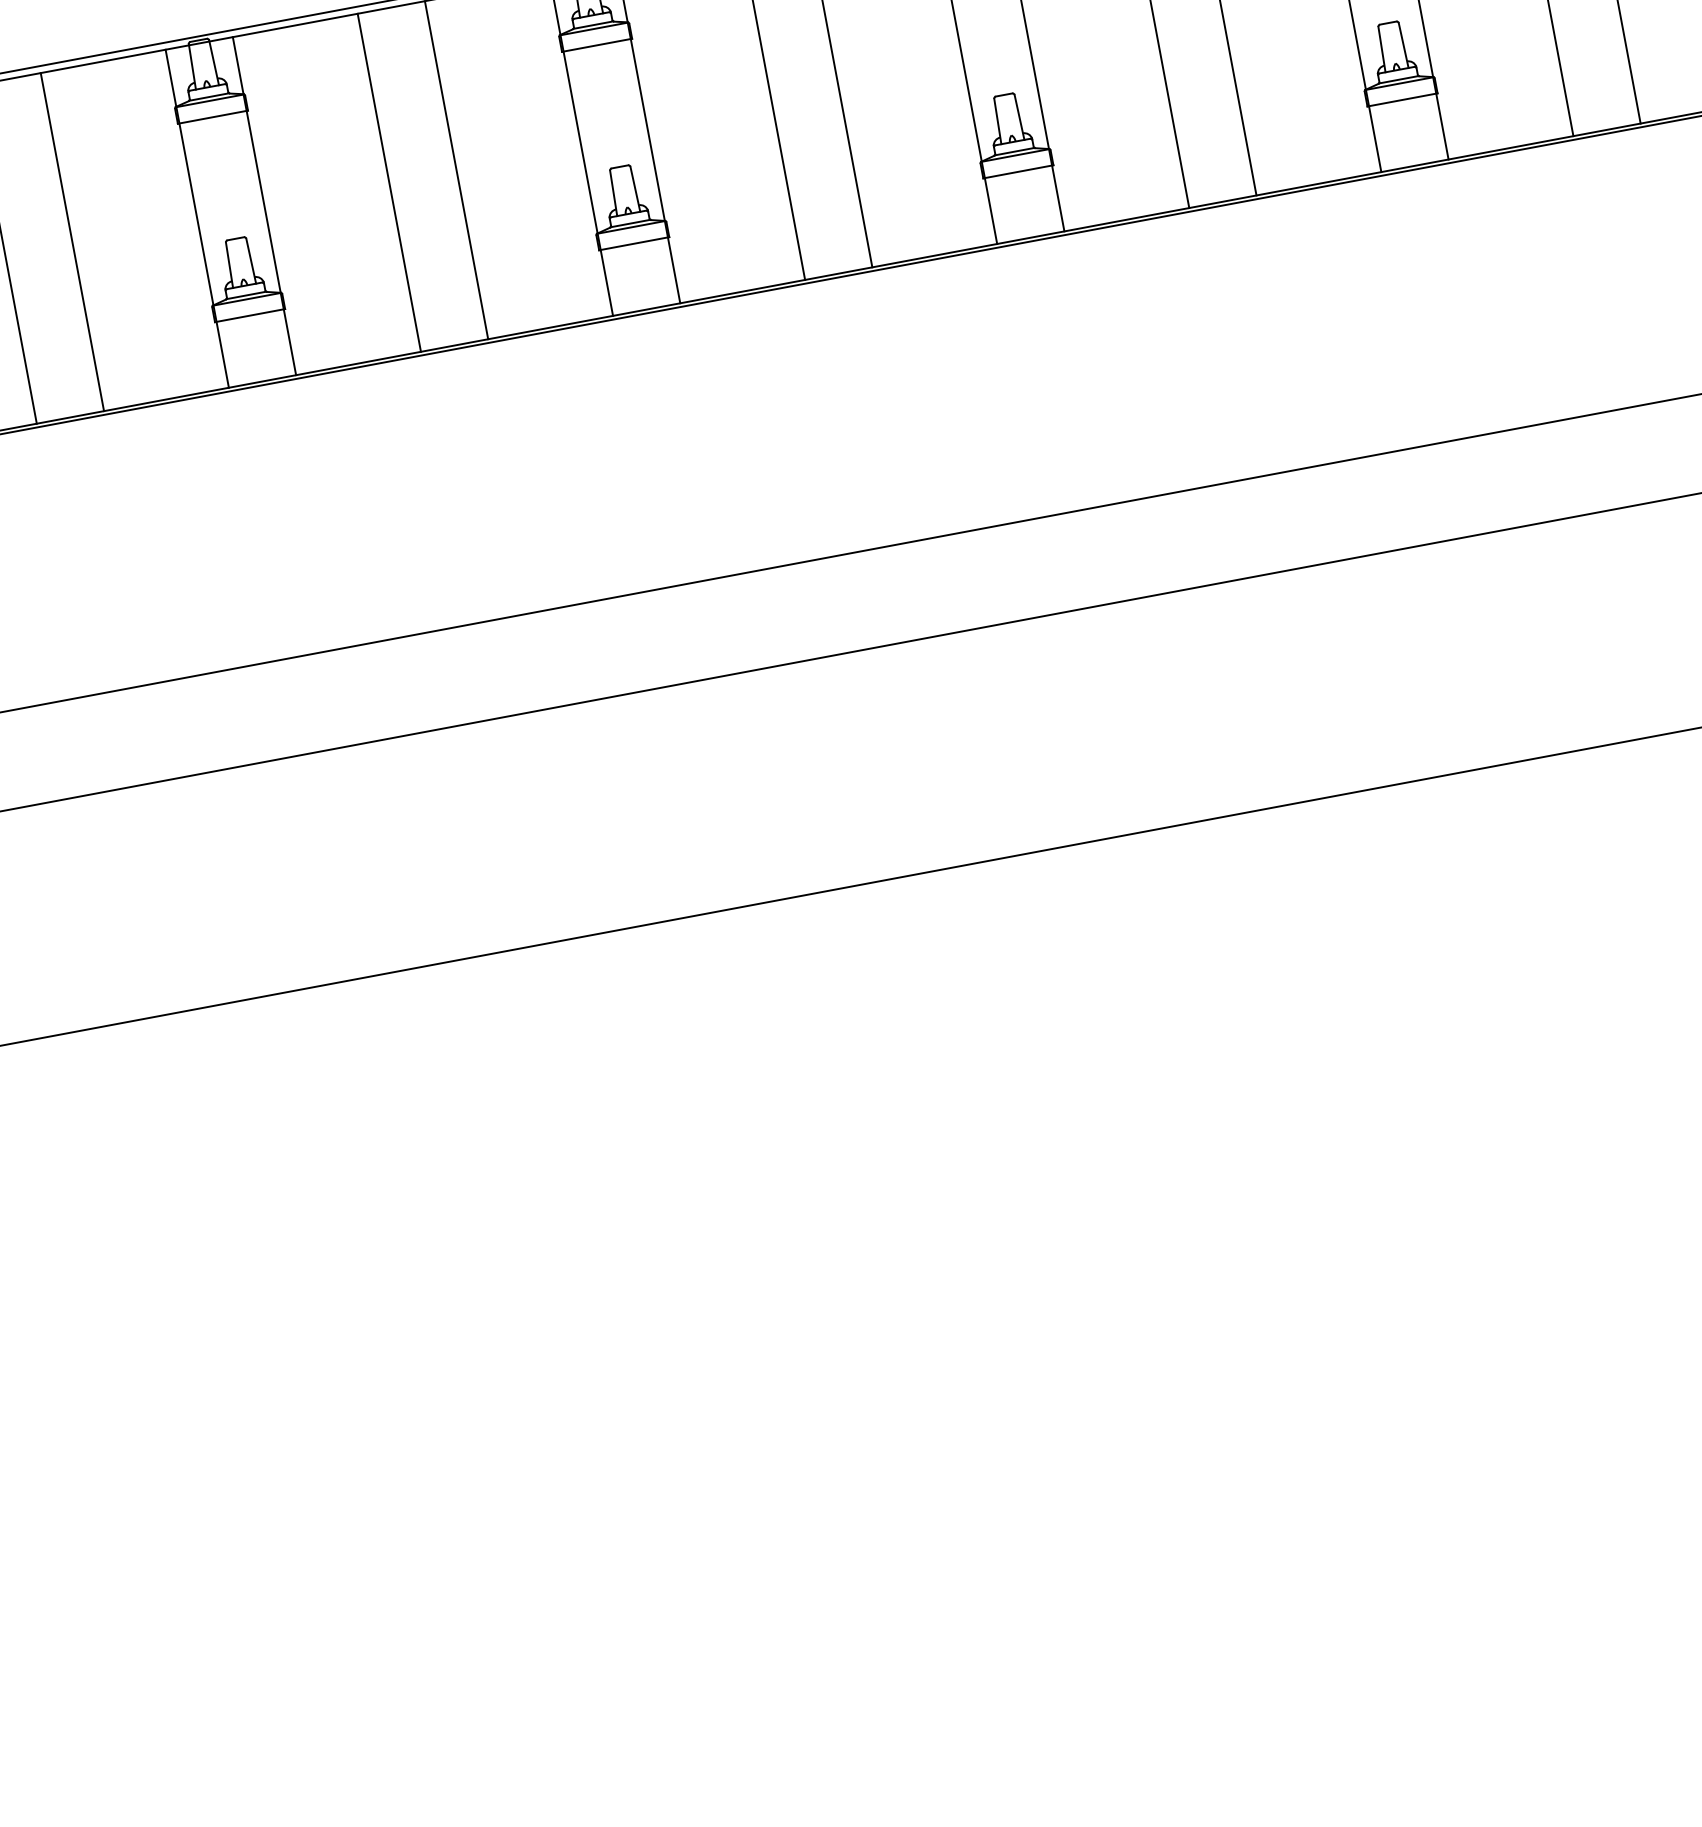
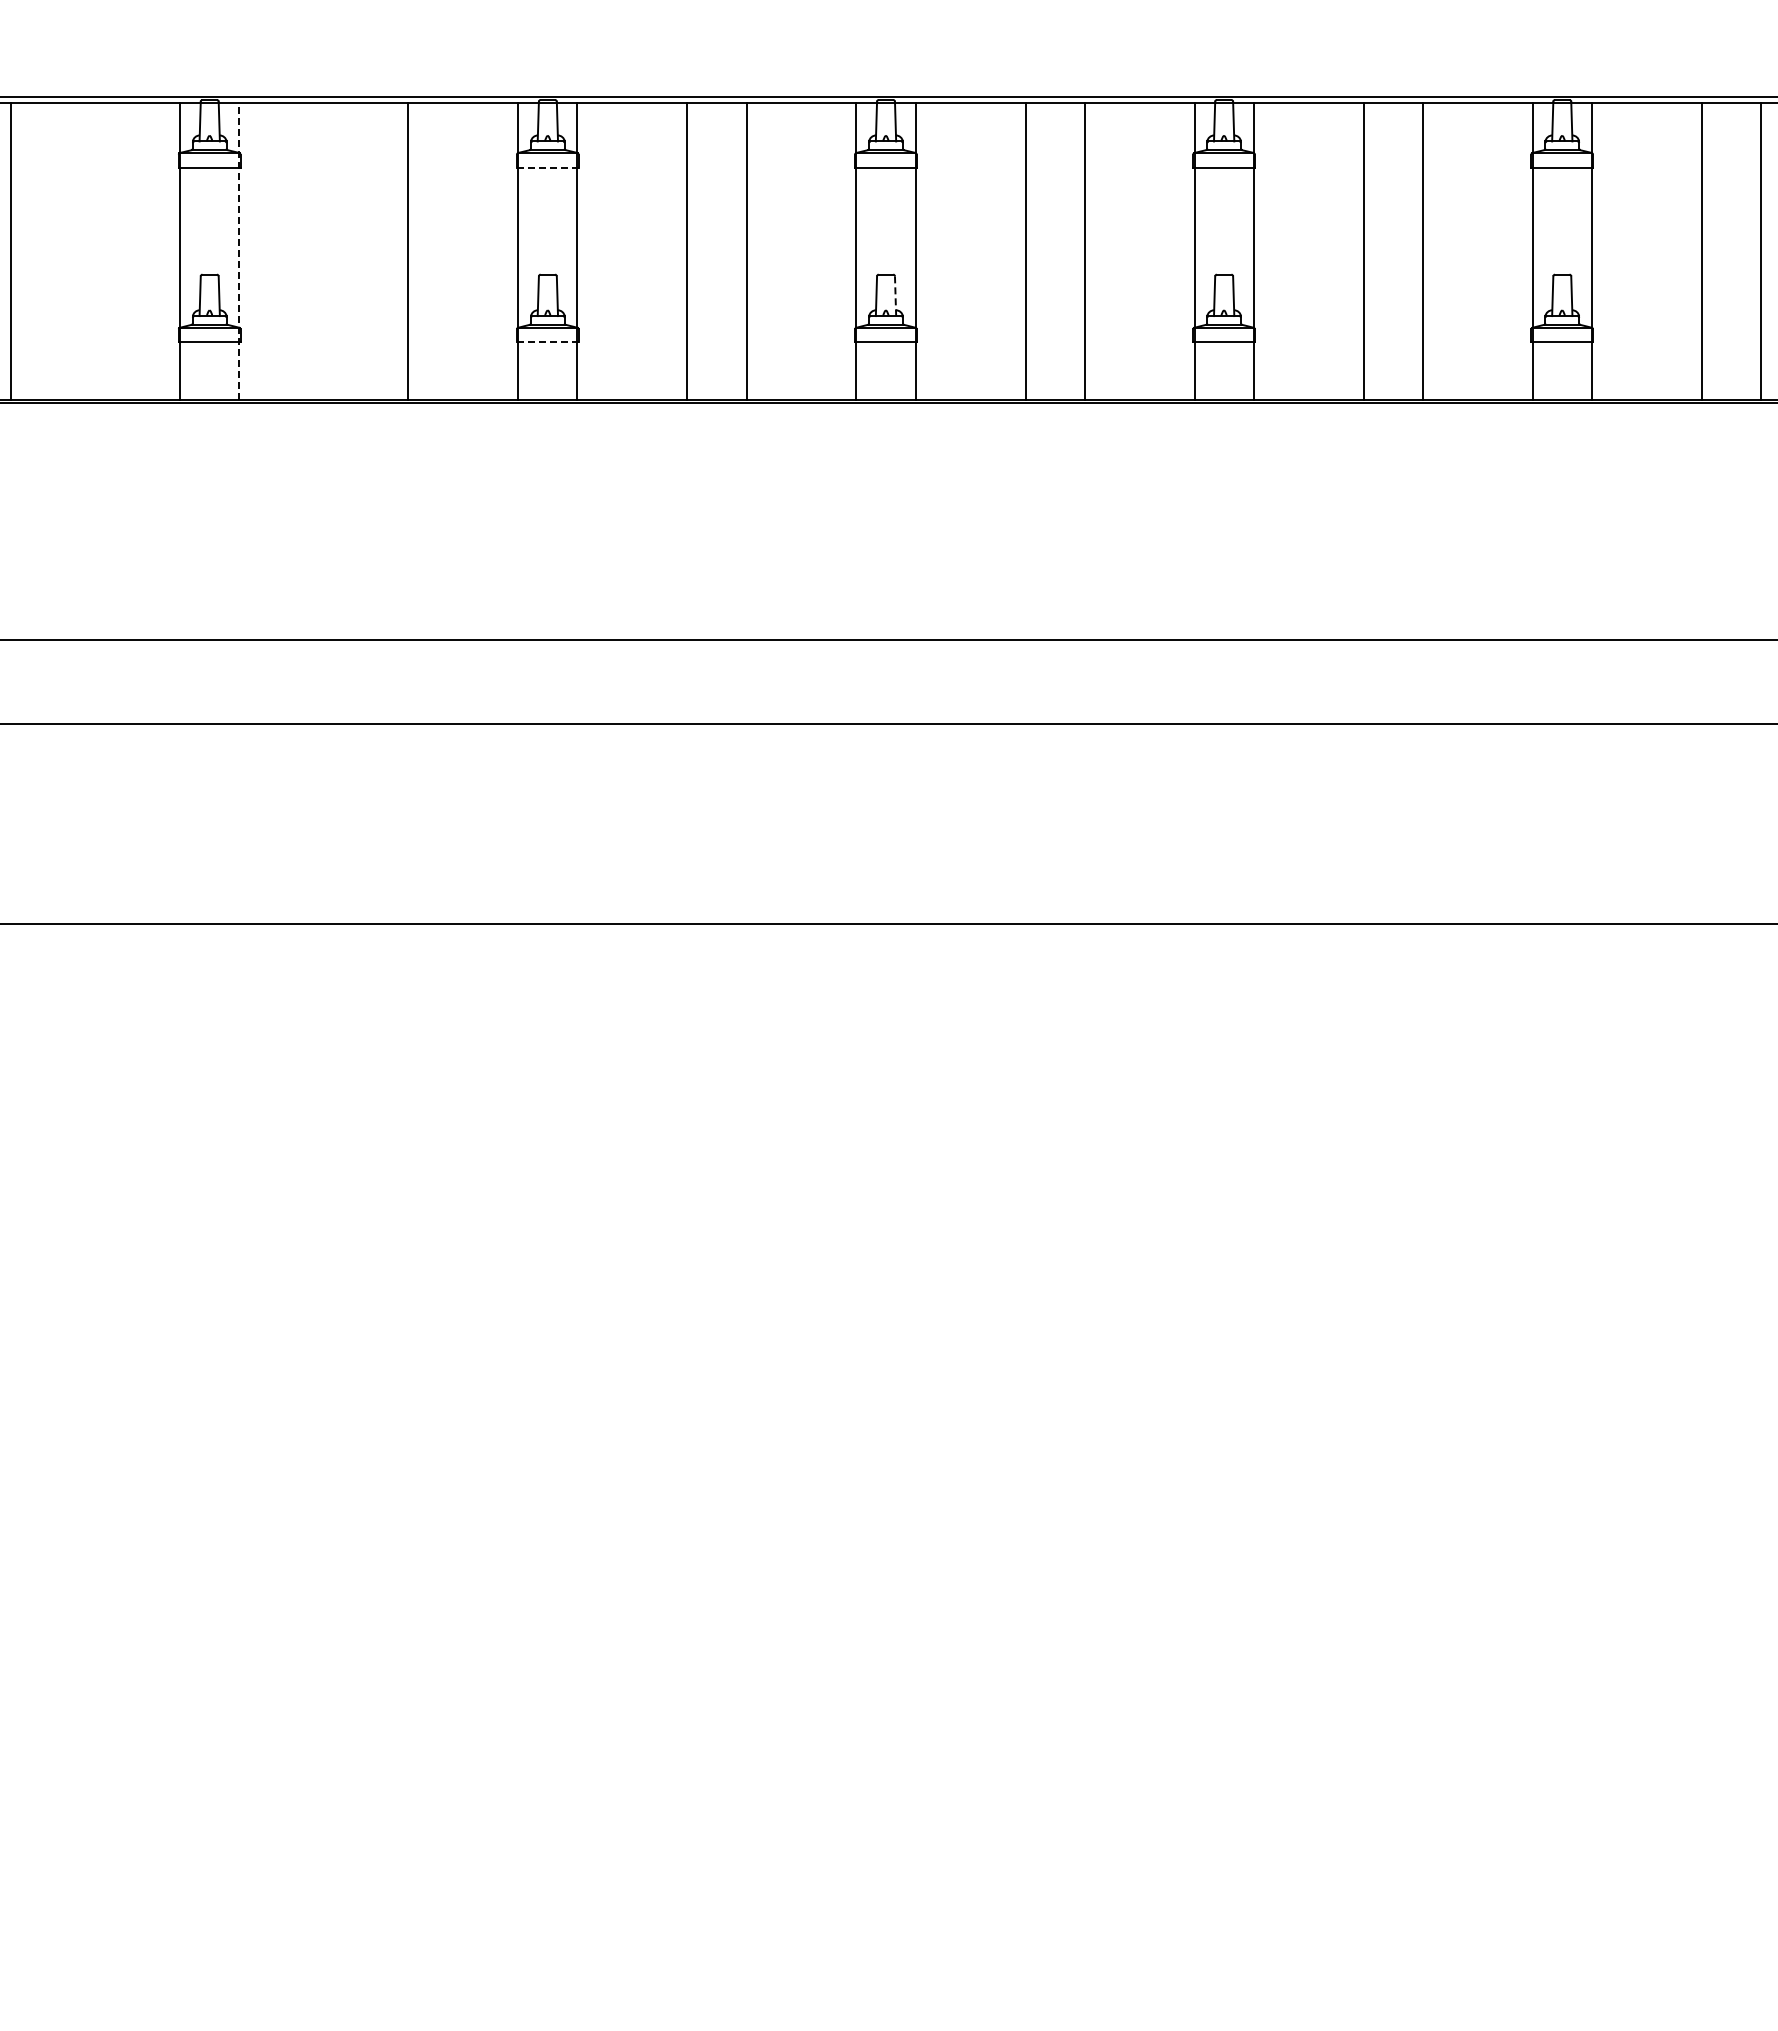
line: (596, 45) -> (547, 167), solid -> dashed
line: (1019, 117) -> (895, 296), solid -> dashed
line: (389, 182) -> (349, 251), removed
line: (264, 206) -> (239, 251), solid -> dashed
line: (72, 242) -> (70, 251), removed
line: (633, 244) -> (547, 342), solid -> dashed

